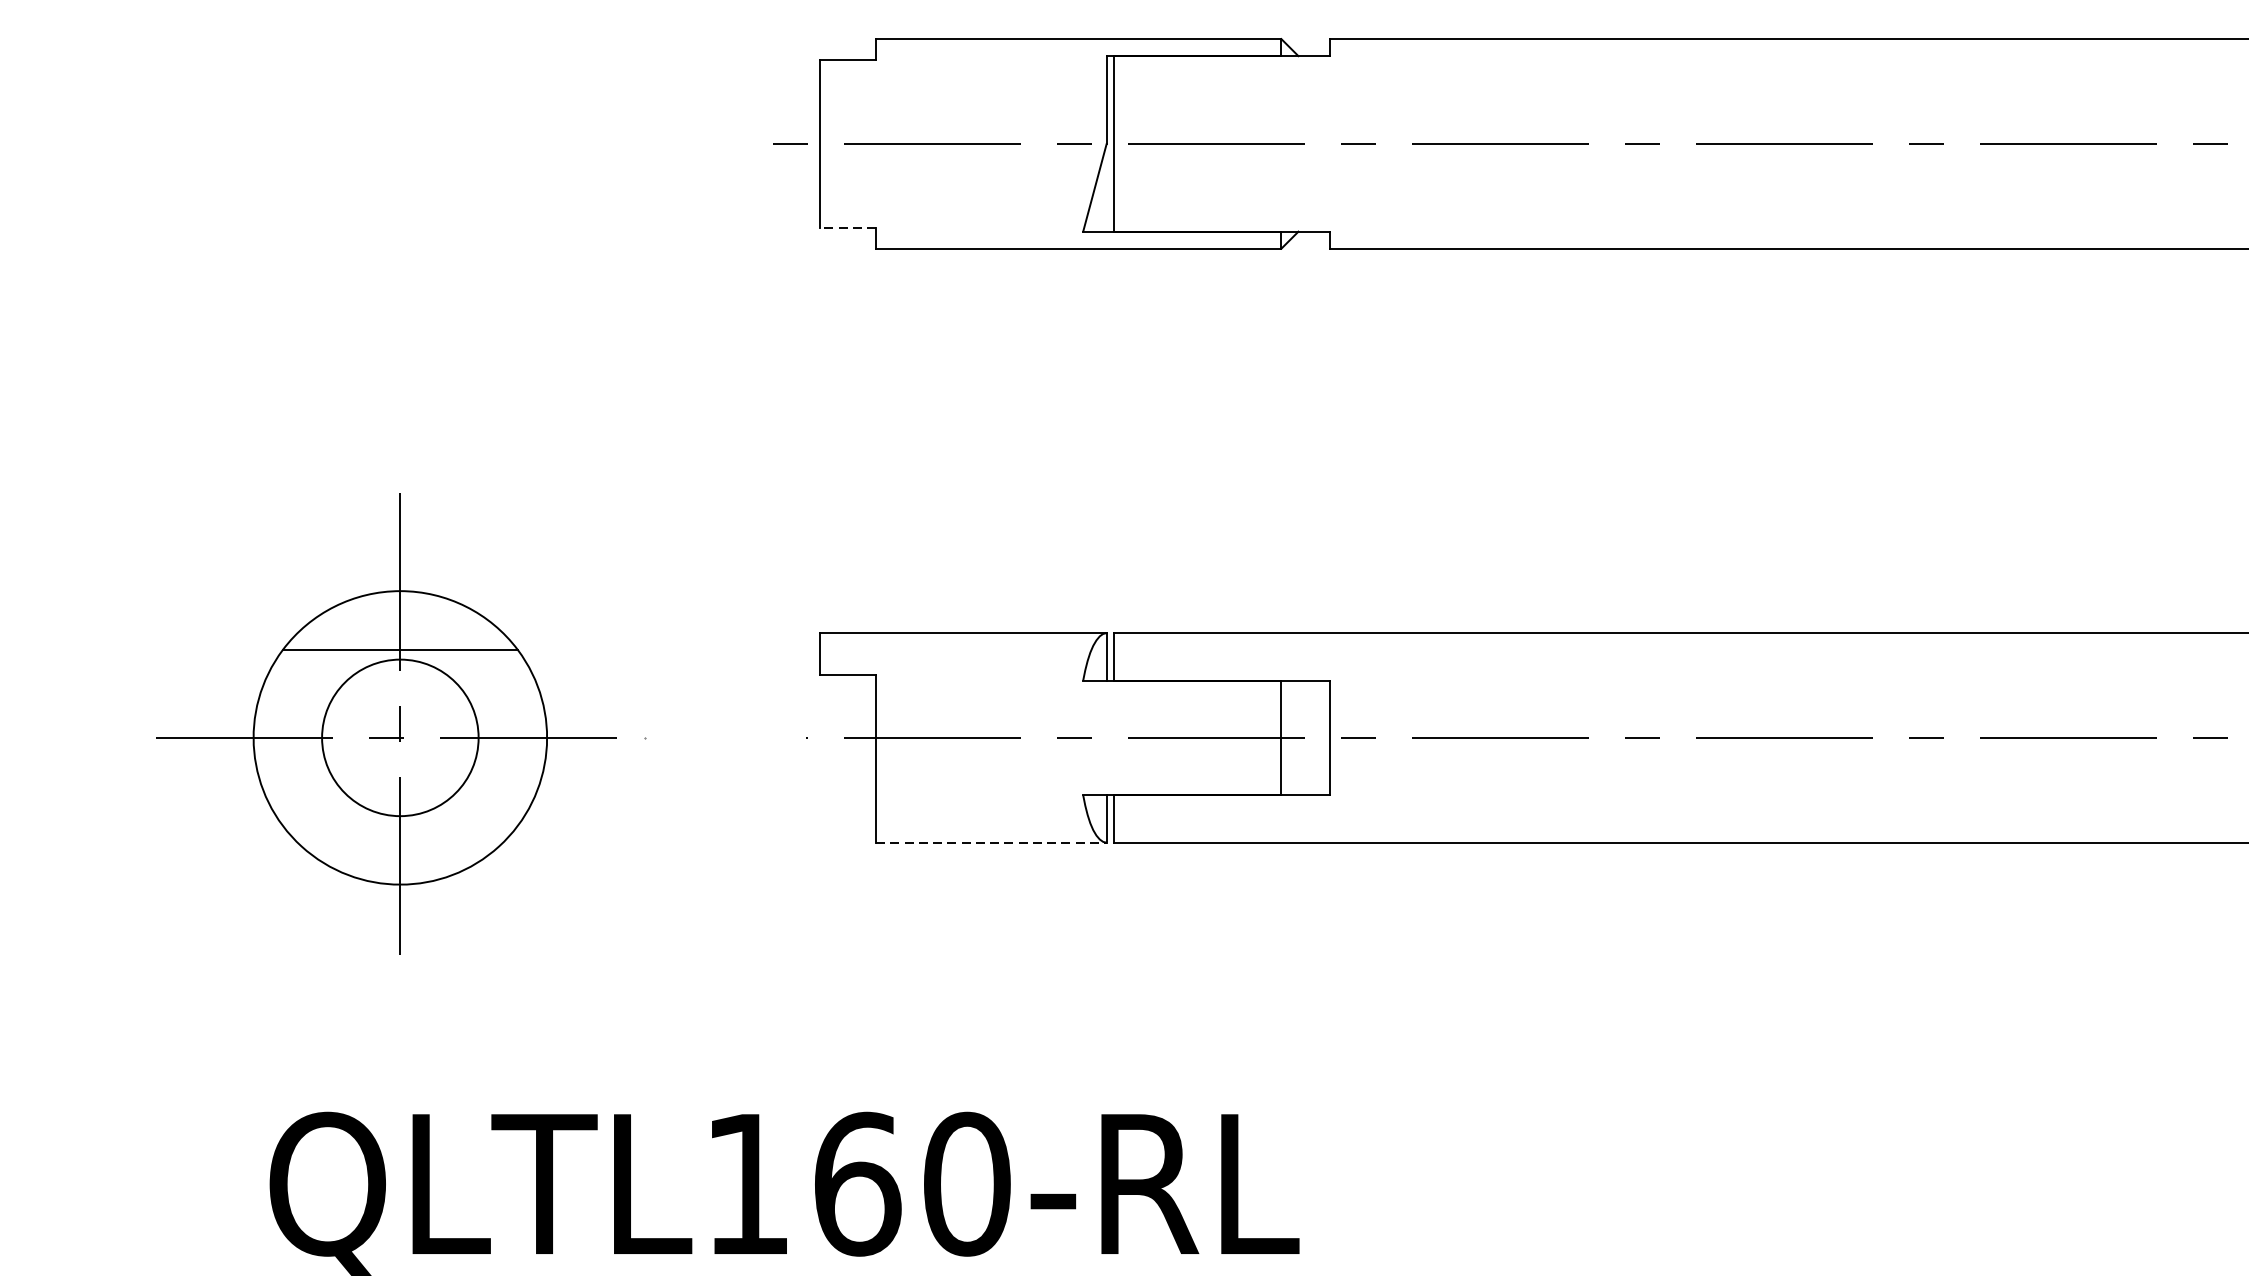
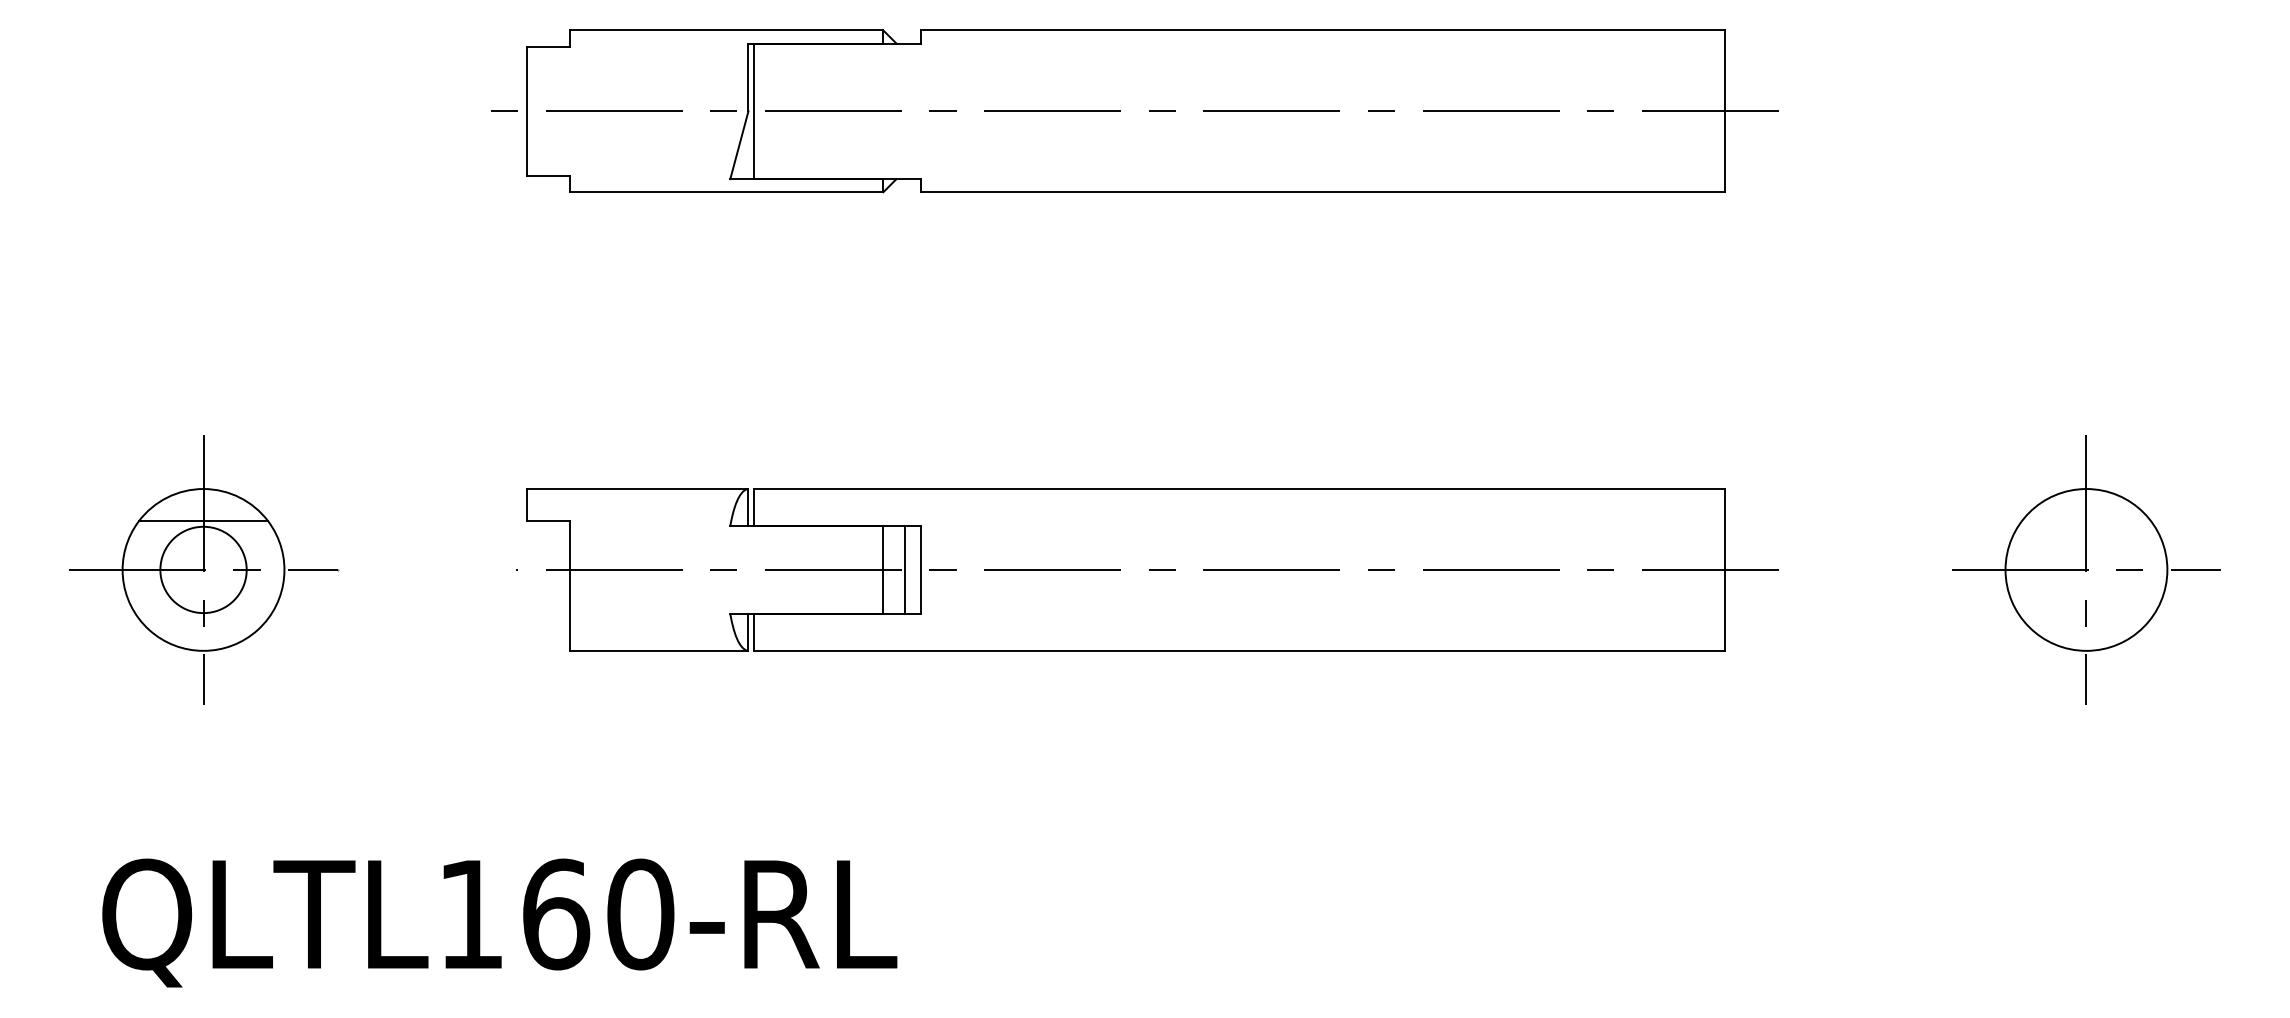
line: (847, 228) -> (548, 176), dashed -> solid
part: (402, 737) -> (204, 569), size x0.71
line: (1308, 737) -> (904, 569), added
line: (991, 842) -> (659, 650), dashed -> solid

